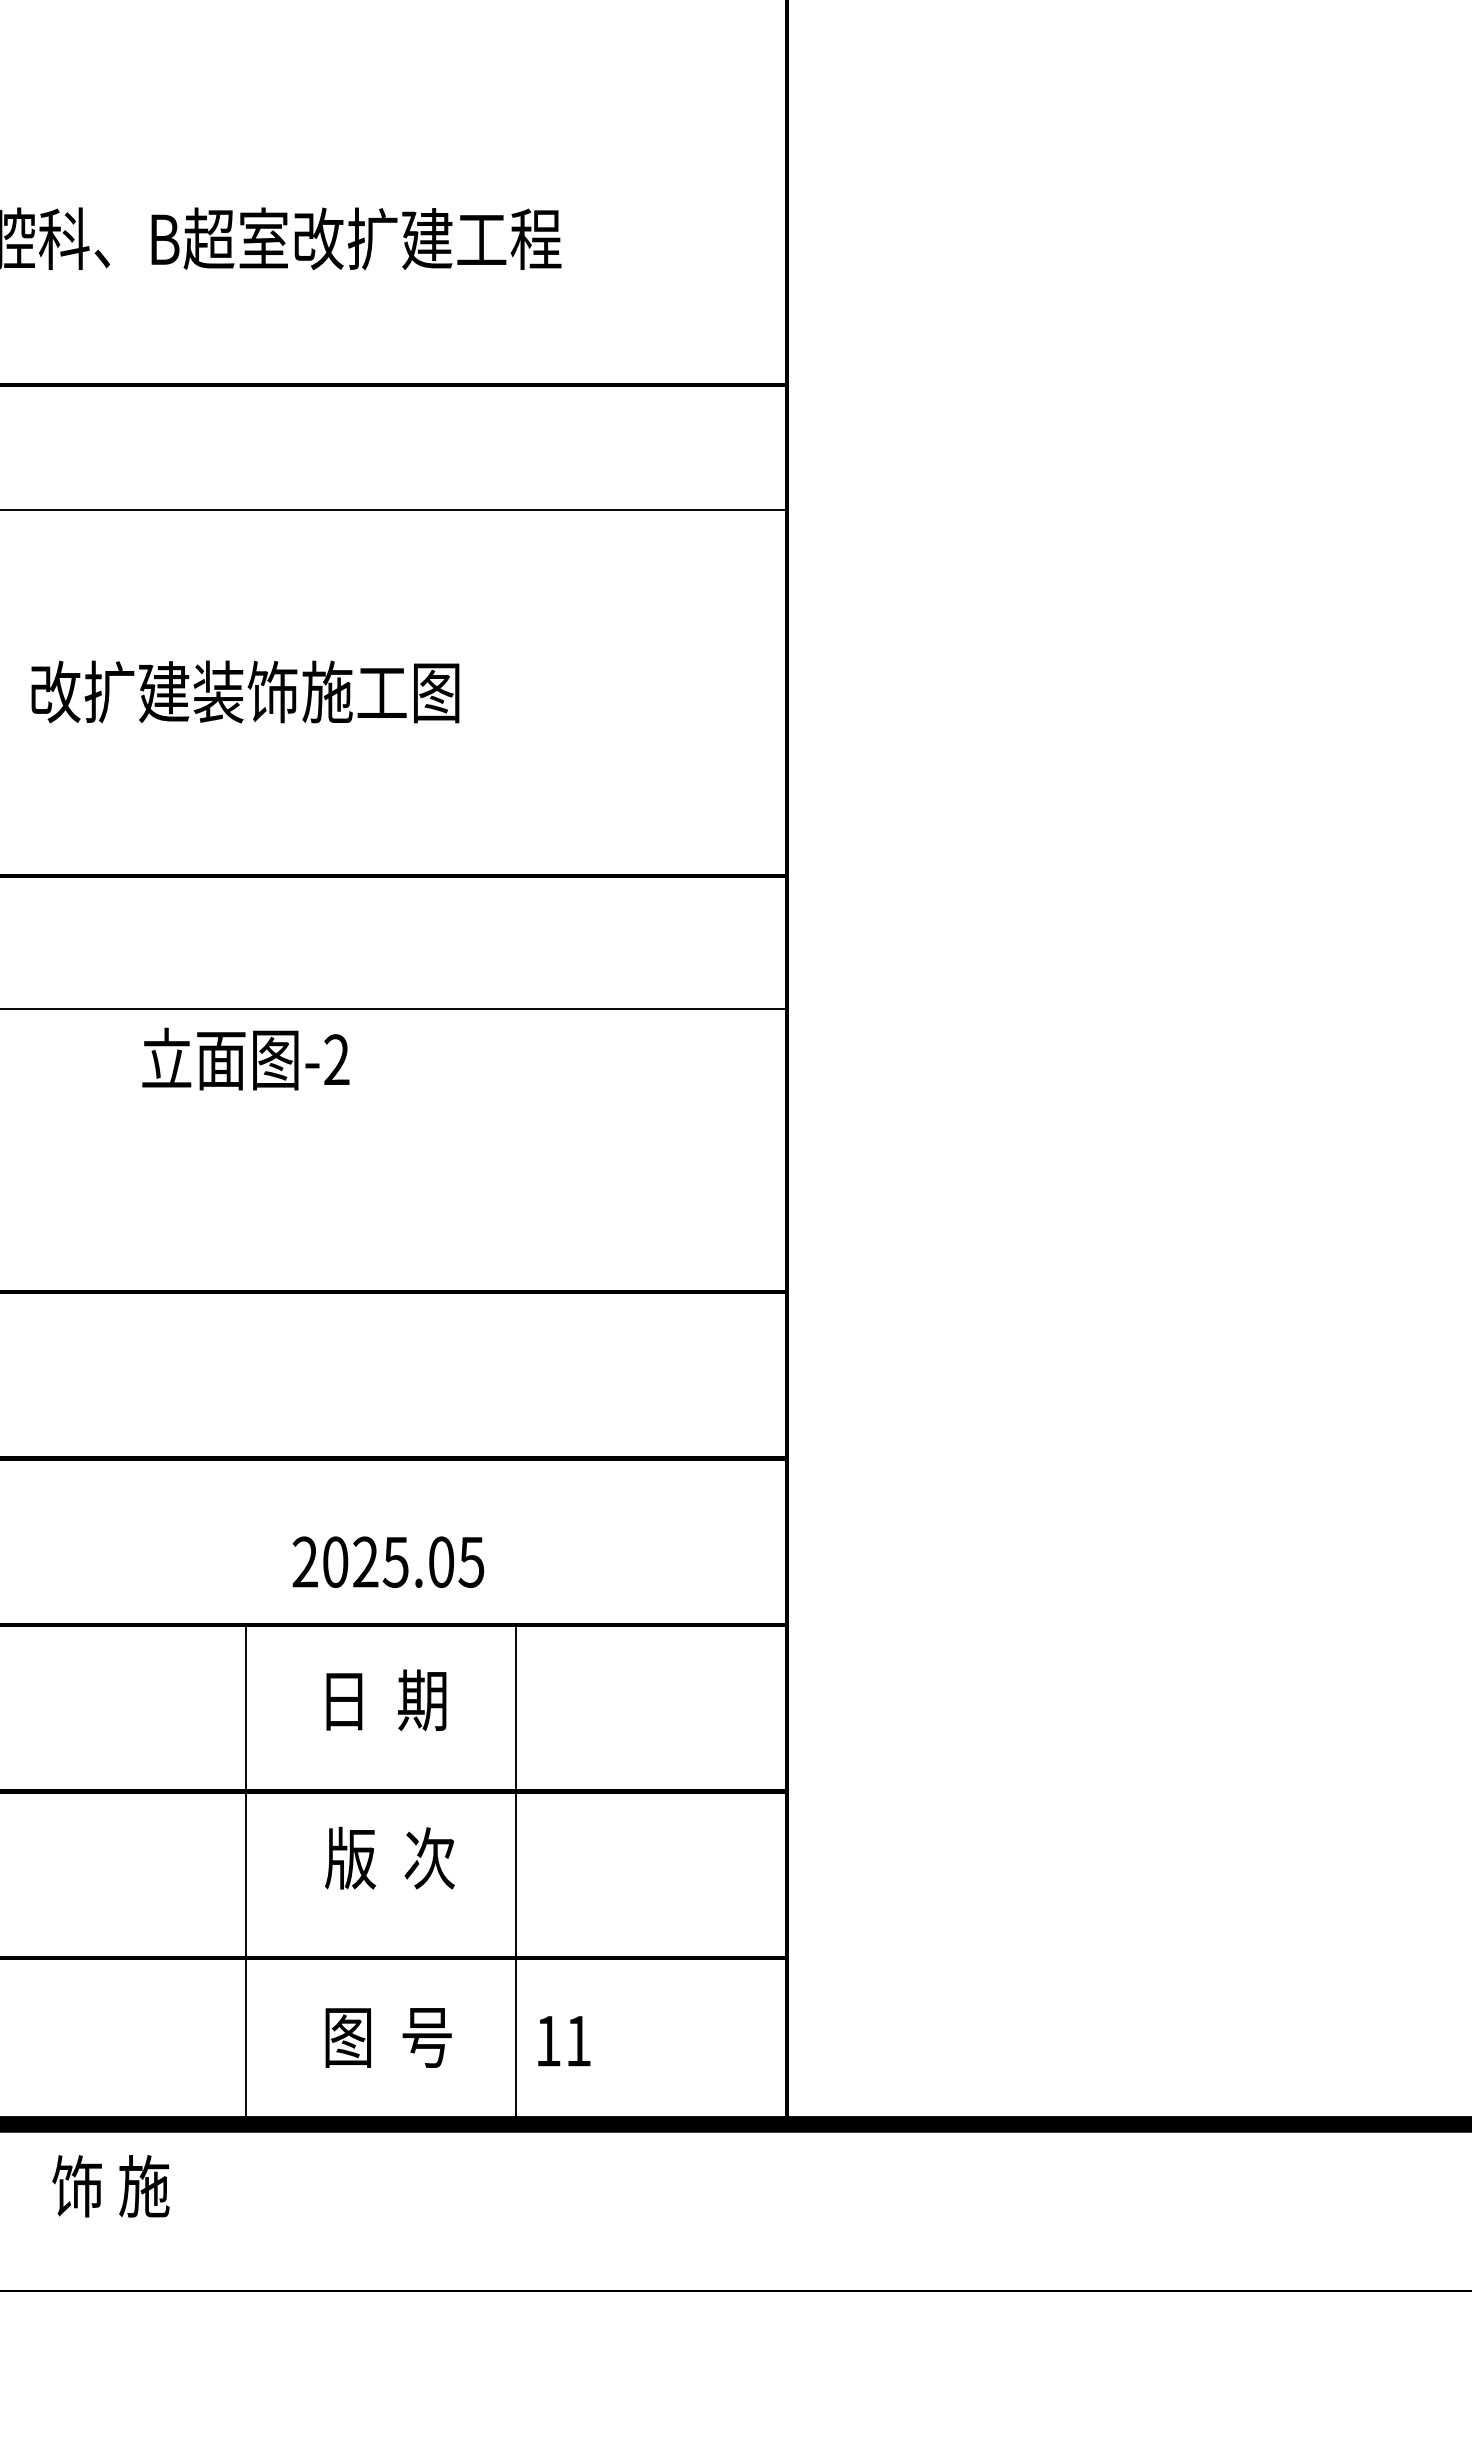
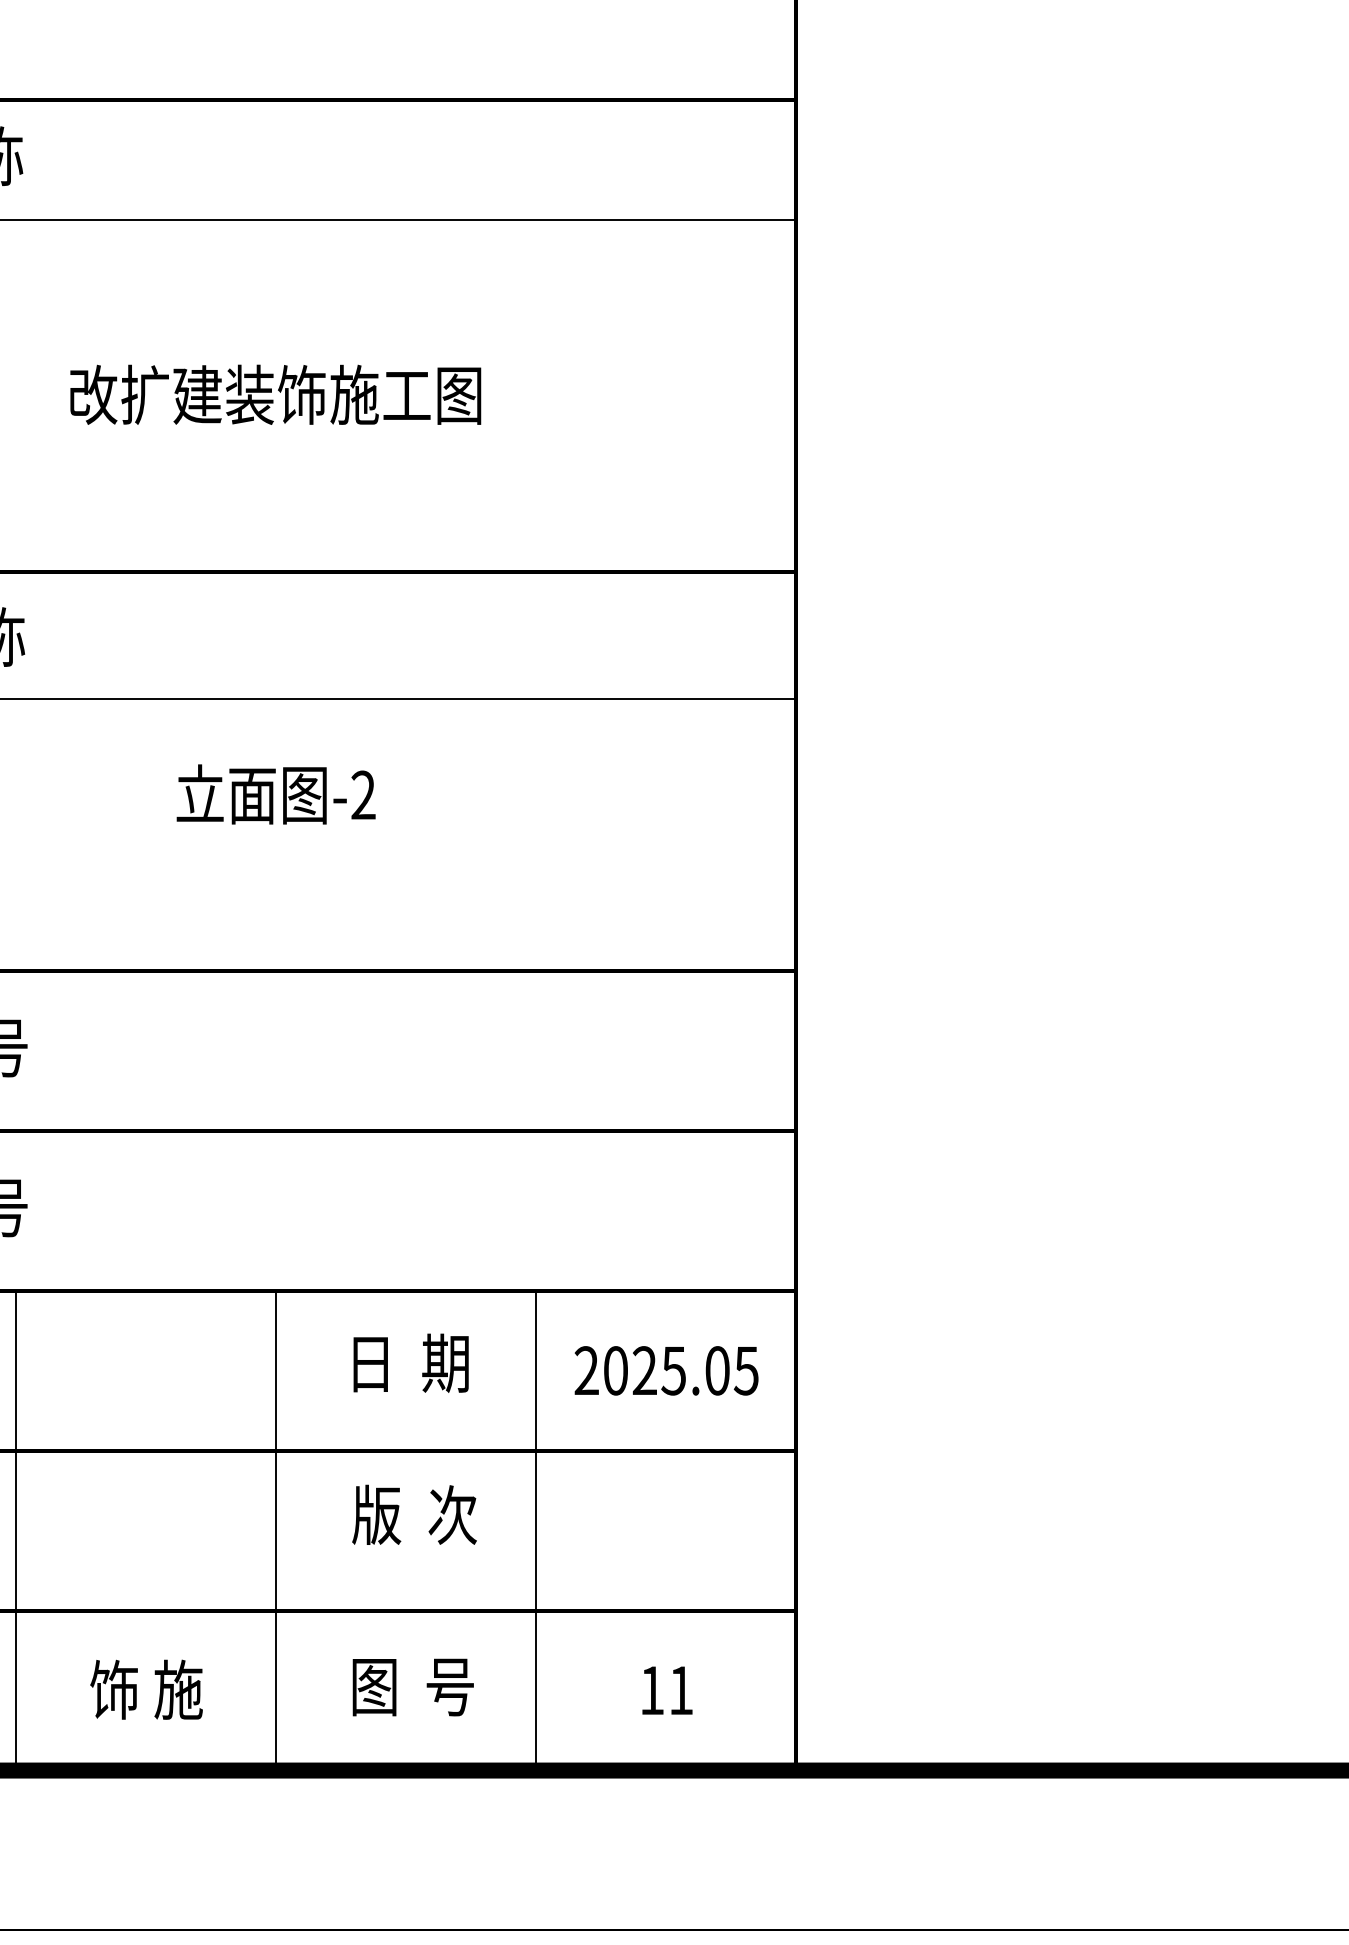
text: (245, 1058) -> (275, 793), moved
text: (388, 1561) -> (666, 1370), moved
text: (564, 2041) -> (667, 1690), moved
text: (110, 2186) -> (146, 1689), moved

